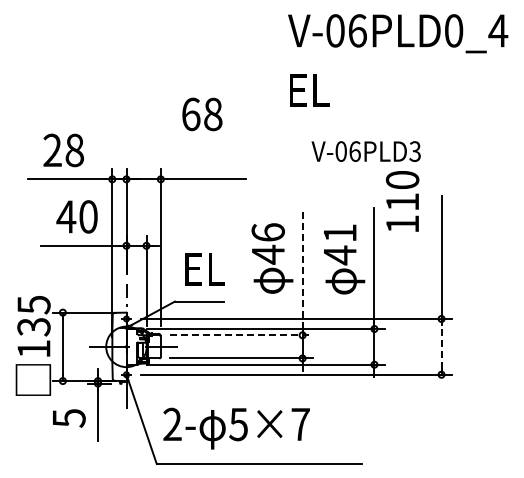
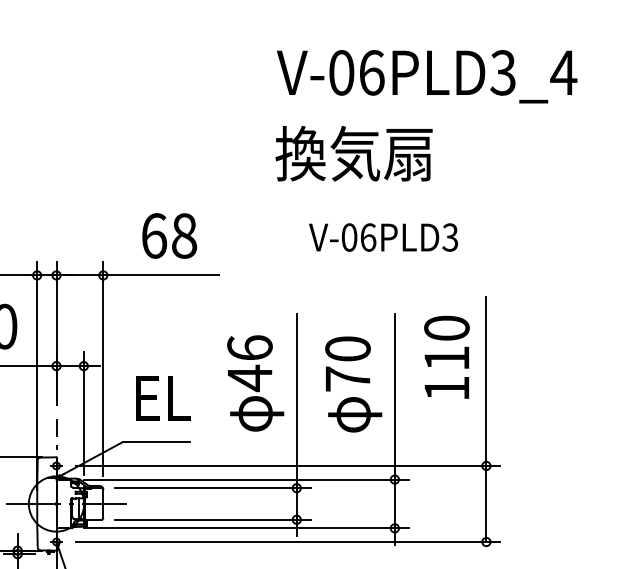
text: (453, 30) -> (502, 72), V-06PLD0_4 -> V-06PLD3_4
text: (344, 89) -> (353, 152), EL -> 換気扇
text: (202, 114) -> (169, 236), moved
text: (402, 201) -> (446, 357), moved
text: (339, 244) -> (347, 364), 41 -> 70
line: (302, 268) -> (296, 397), dashed -> solid
line: (241, 335) -> (213, 488), dashed -> solid
line: (441, 346) -> (486, 503), dashed -> solid

